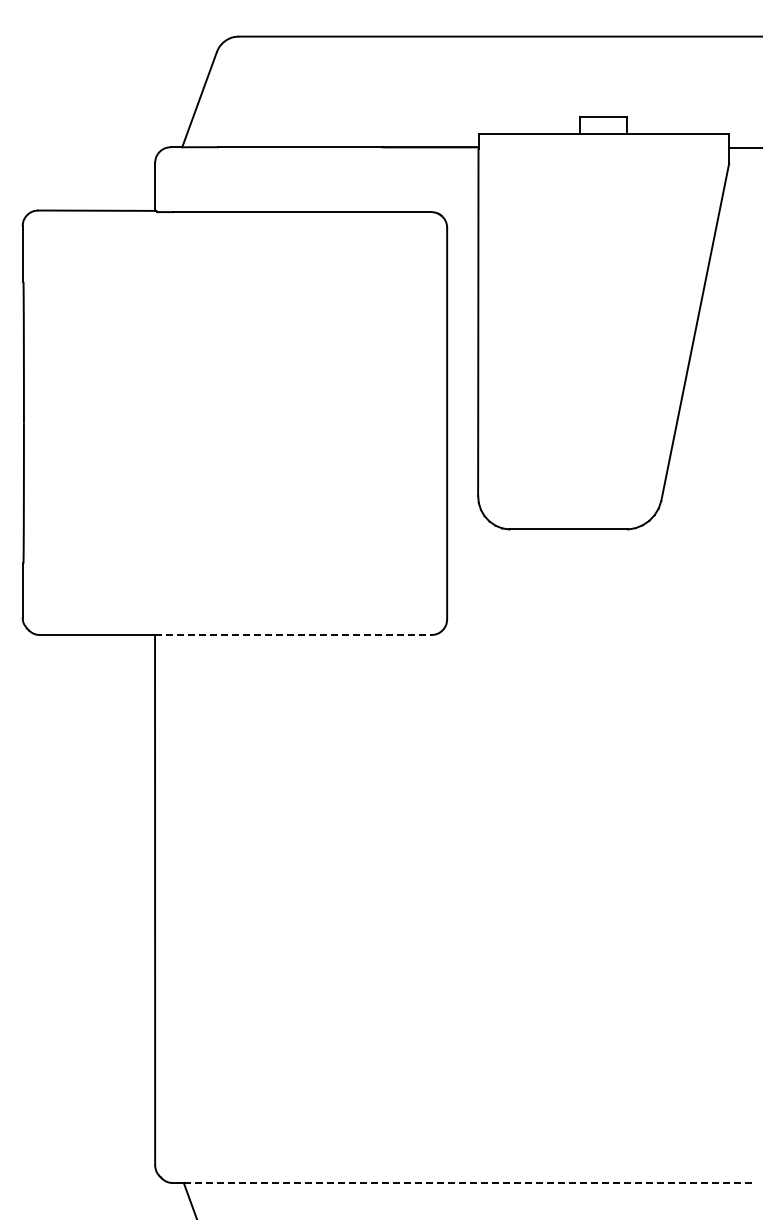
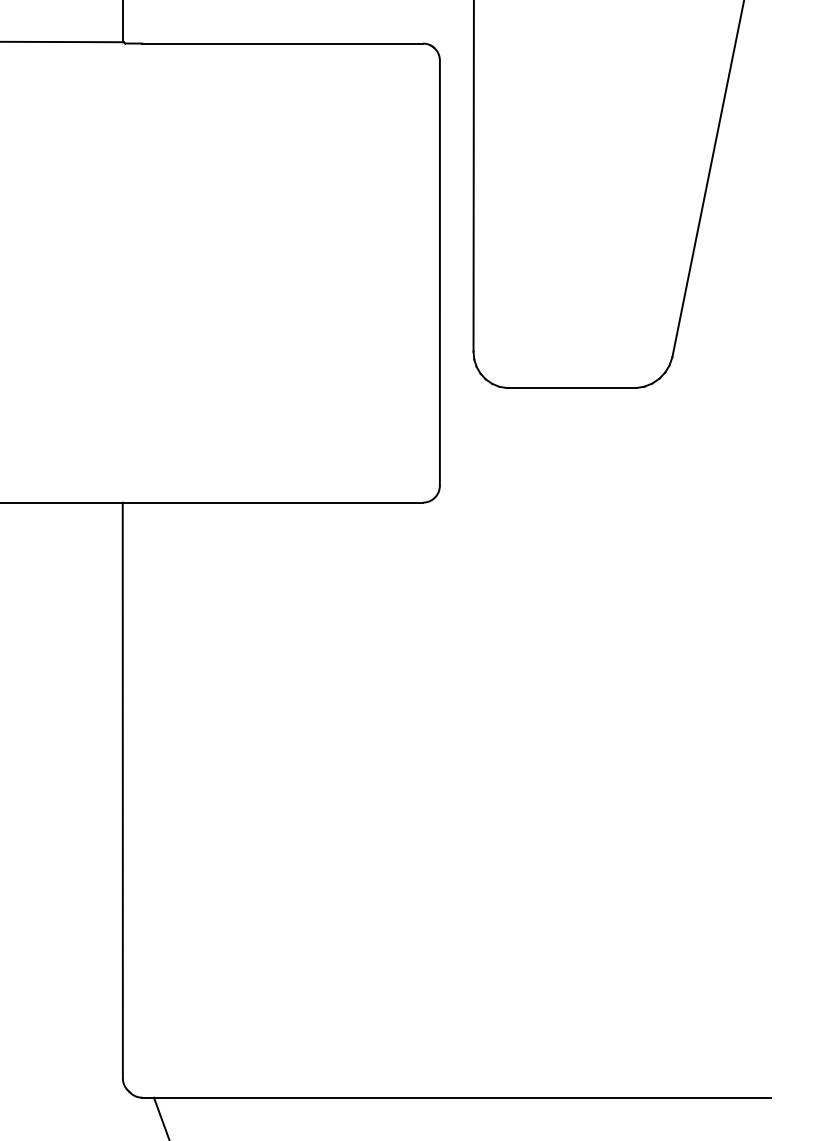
line: (293, 635) -> (273, 503), dashed -> solid
line: (468, 1183) -> (463, 1098), dashed -> solid

